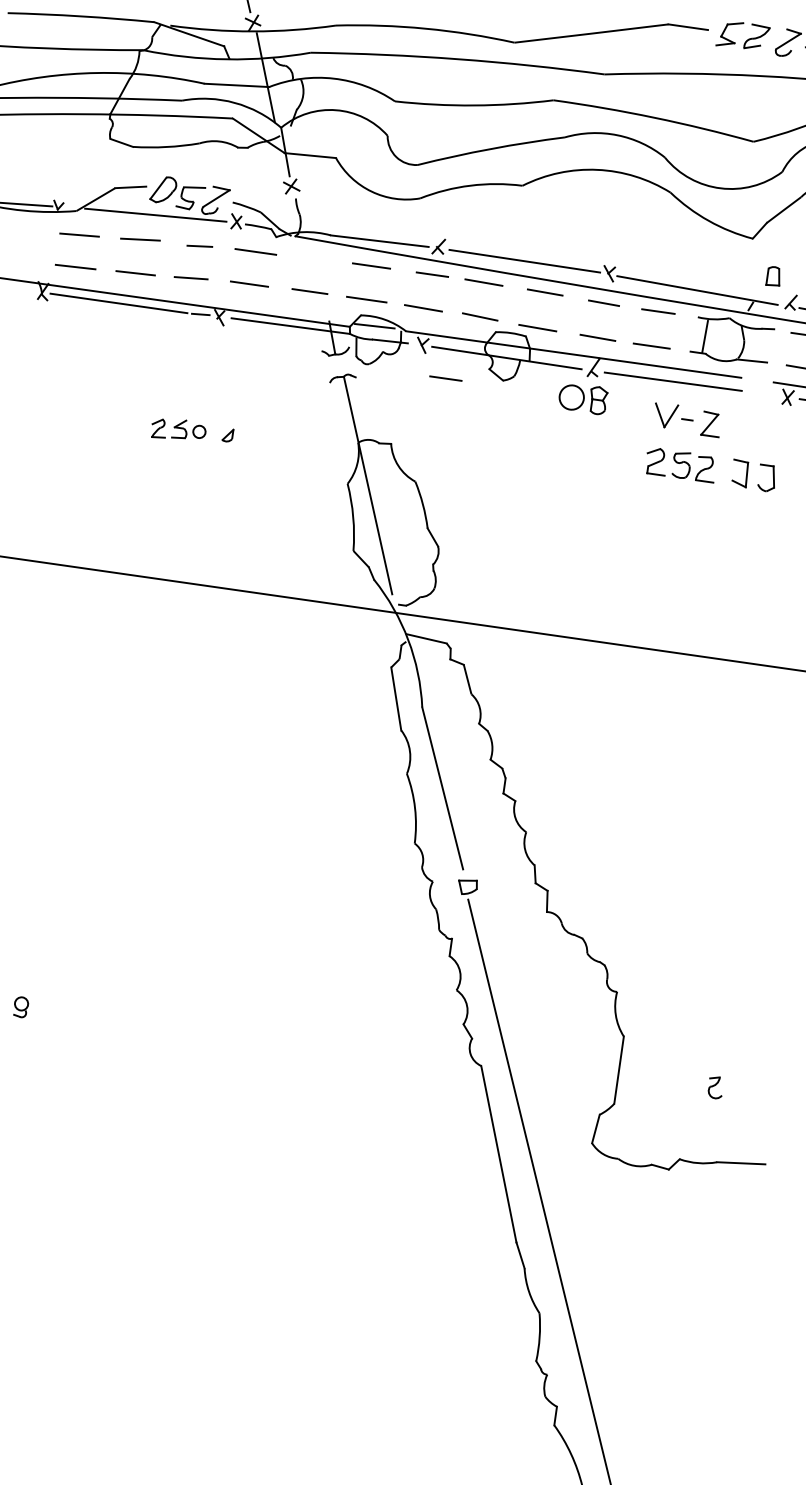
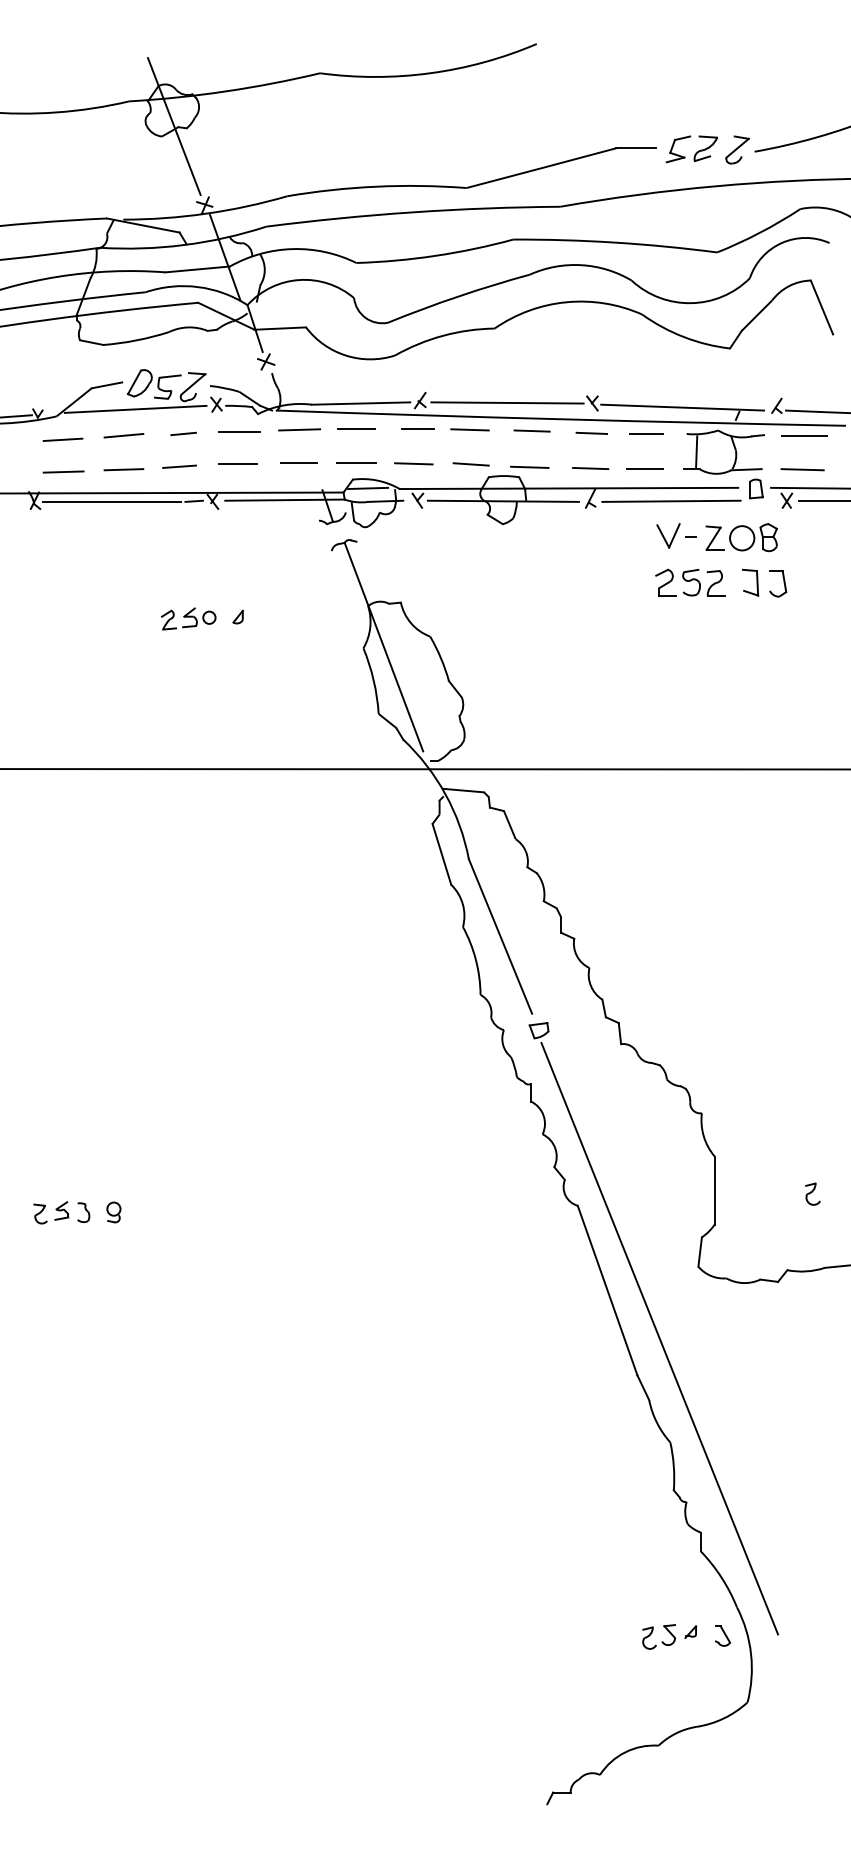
line: (315, 258) -> (299, 429), added
part: (774, 276) -> (756, 488), moved
line: (445, 377) -> (445, 529), removed
part: (583, 398) -> (753, 537), moved

